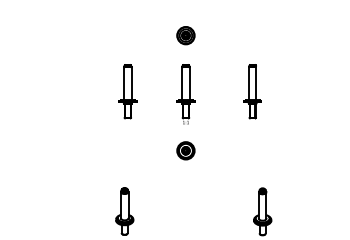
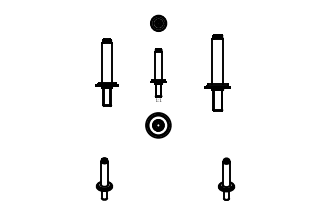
part: (128, 91) -> (107, 72), size x1.4
part: (252, 91) -> (217, 72), size x1.6
part: (185, 149) -> (158, 124), size x1.6

